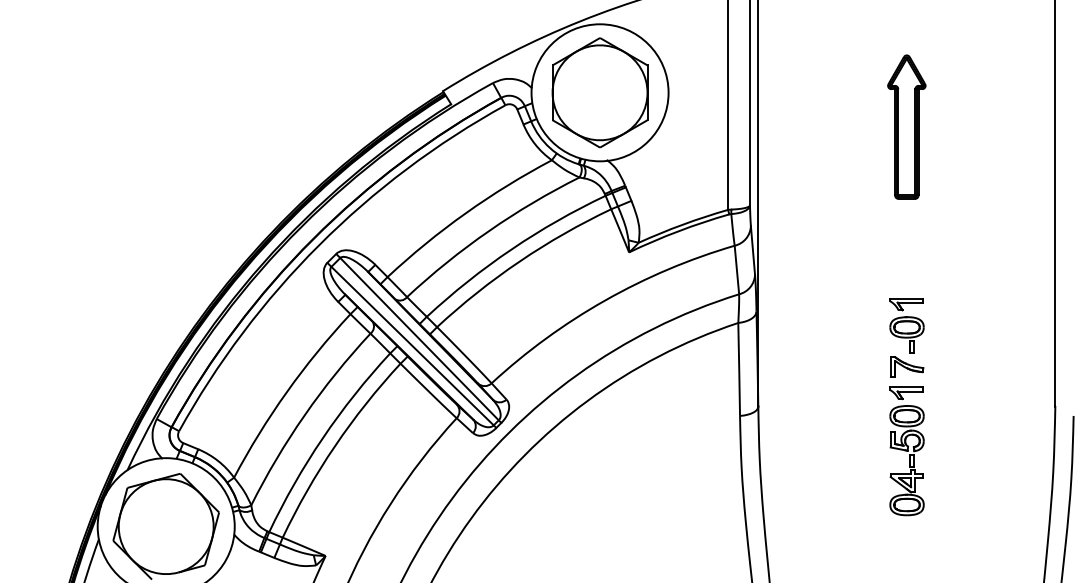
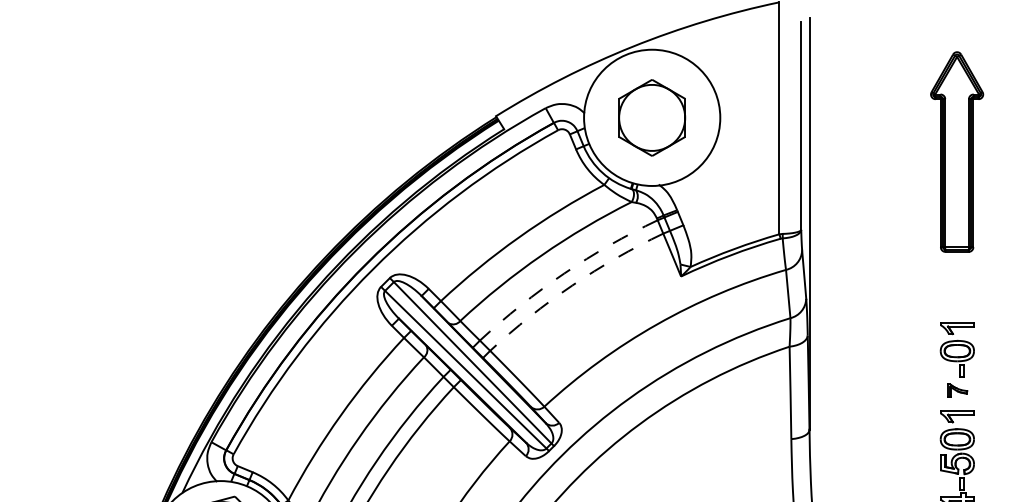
part: (599, 92) -> (651, 117), size x0.7
part: (906, 126) -> (956, 151), size x1.4
arc: (511, 249) -> (564, 273), solid -> dashed
arc: (519, 261) -> (572, 285), solid -> dashed
part: (907, 366) -> (957, 389), size x0.6

